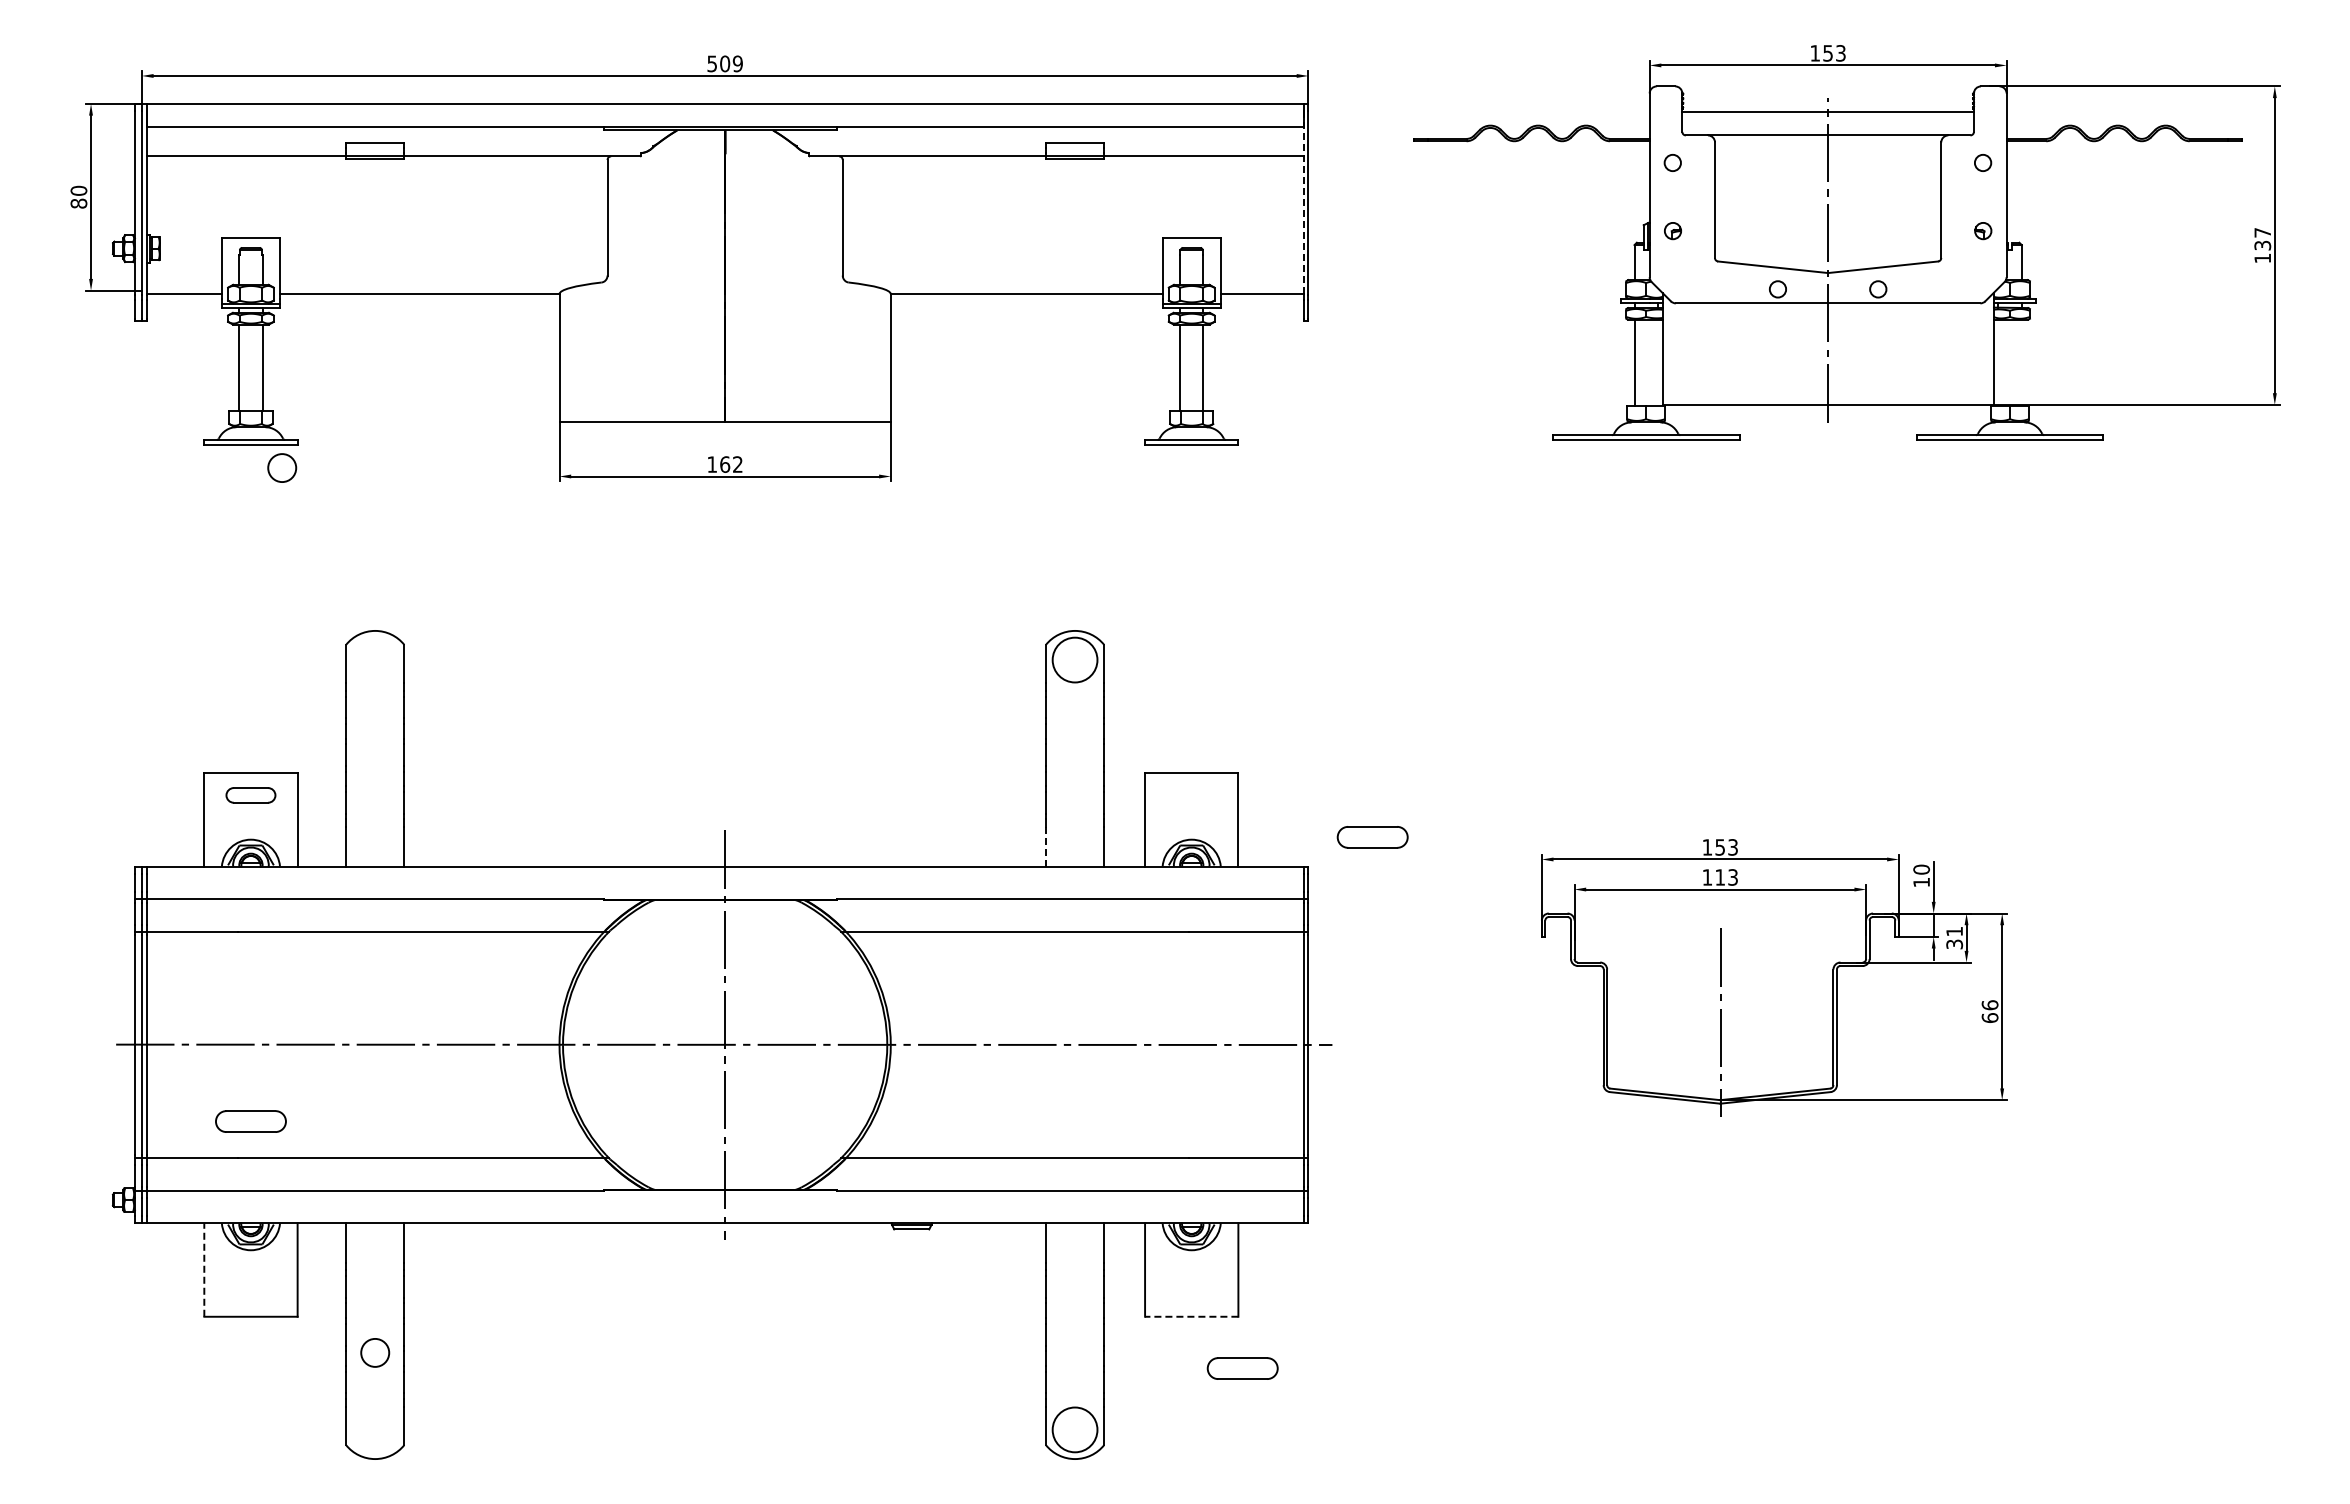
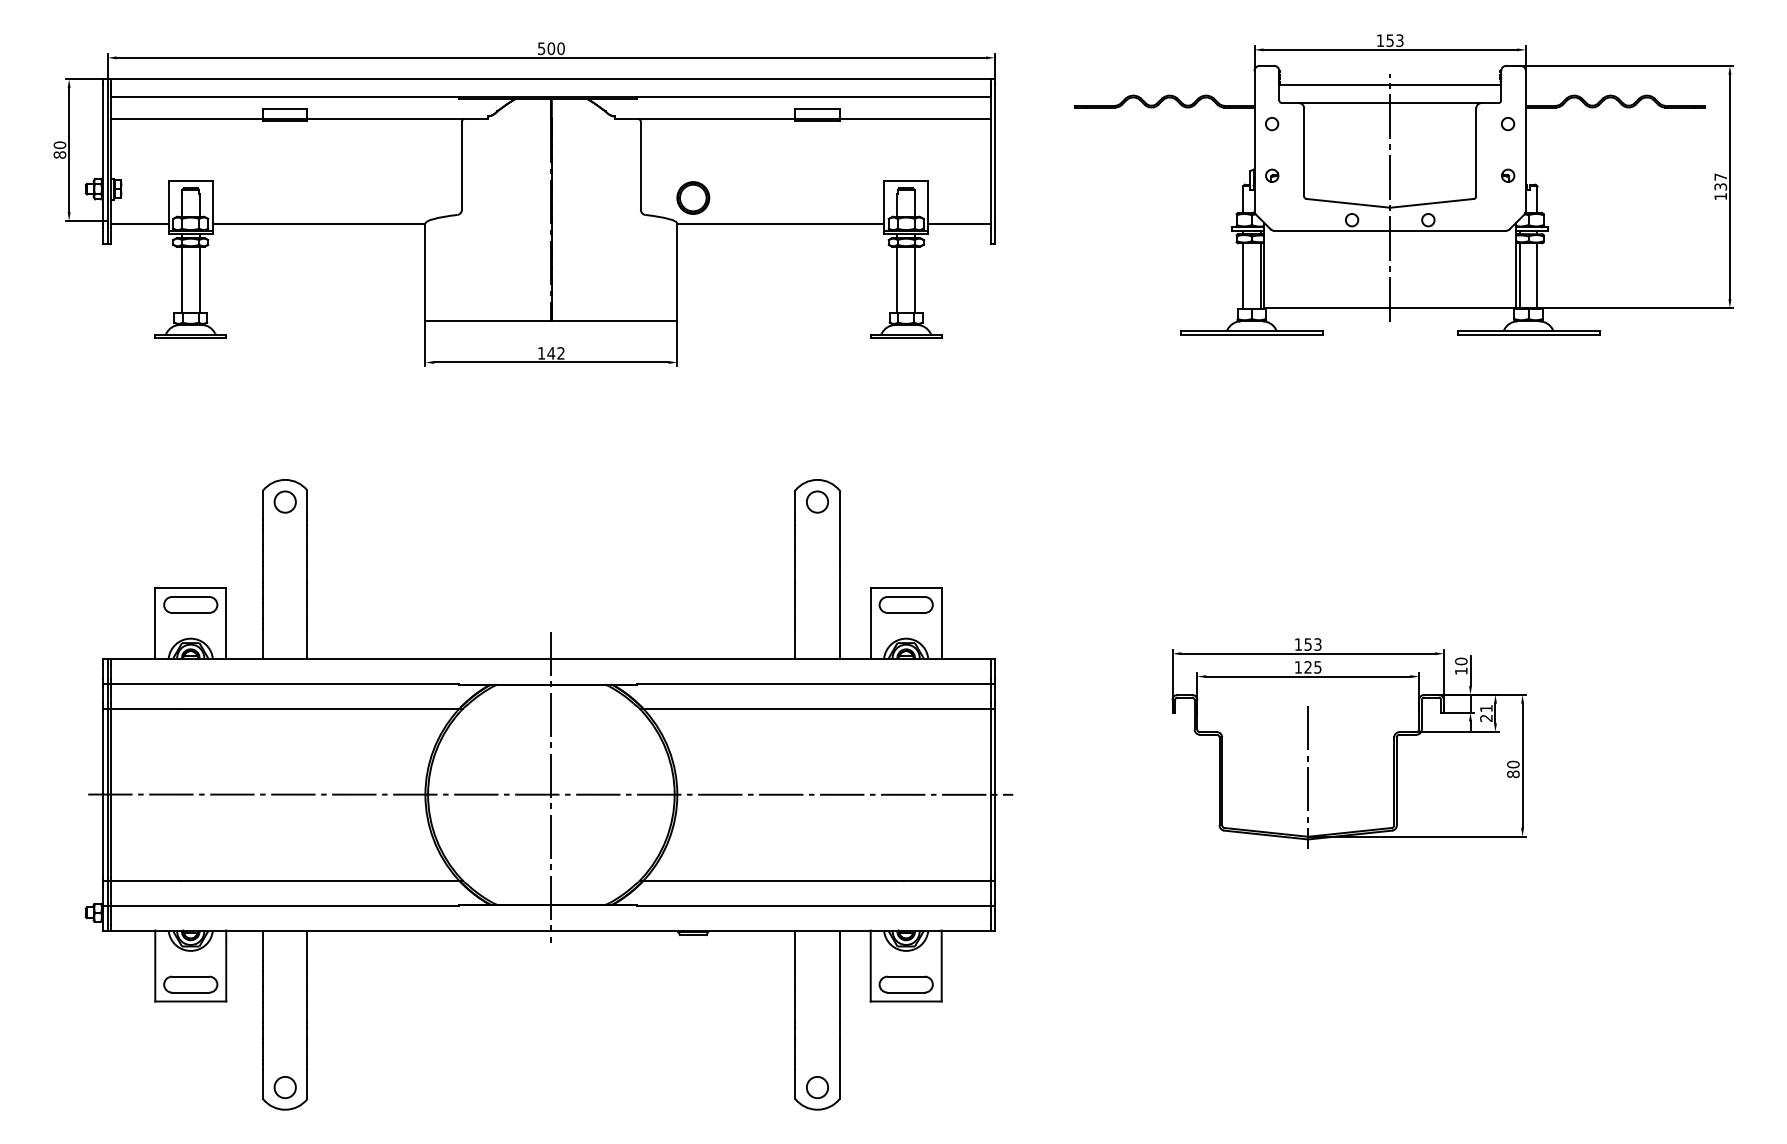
text: (737, 63) -> (560, 48), 509 -> 500
line: (1303, 202) -> (991, 154), dashed -> solid
part: (911, 260) -> (693, 198), added
line: (1657, 362) -> (1260, 275), added
line: (1998, 362) -> (1519, 275), added
line: (2021, 362) -> (1537, 275), added
text: (724, 464) -> (550, 353), 162 -> 142
circle: (282, 467) -> (285, 501), moved
circle: (1075, 660) -> (817, 502), size x0.62
part: (250, 795) -> (190, 605), size x1.43
part: (1372, 837) -> (906, 605), moved
line: (1045, 846) -> (795, 643), dashed -> solid
text: (1726, 877) -> (1312, 667), 113 -> 125
text: (1954, 944) -> (1486, 718), 31 -> 21
text: (1989, 1011) -> (1512, 769), 66 -> 80
part: (250, 1121) -> (190, 984), moved
line: (204, 1270) -> (155, 966), dashed -> solid
line: (1191, 1316) -> (906, 1001), dashed -> solid
circle: (375, 1352) -> (285, 1087), moved
part: (1242, 1368) -> (906, 984), moved
circle: (1075, 1429) -> (817, 1087), size x0.62

